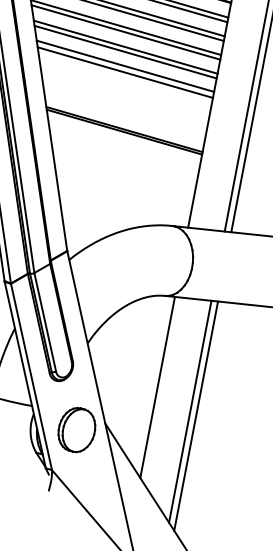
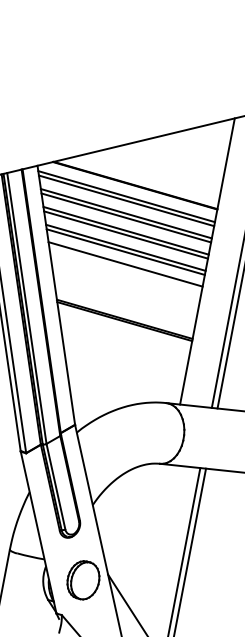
line: (125, 72) -> (125, 269), removed
line: (30, 377) -> (43, 534), removed
line: (157, 386) -> (153, 542), removed

